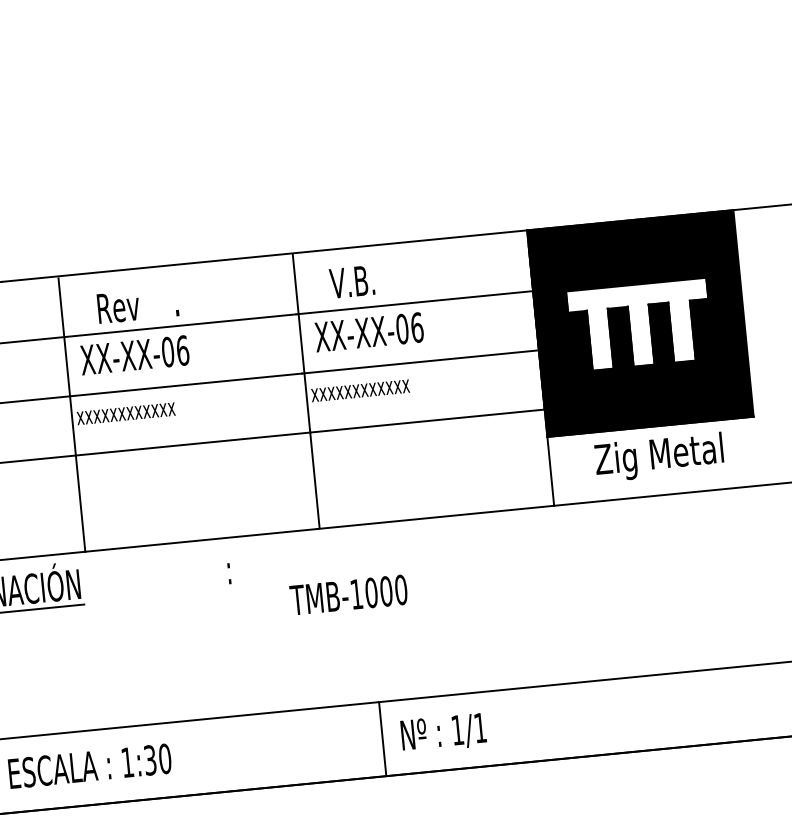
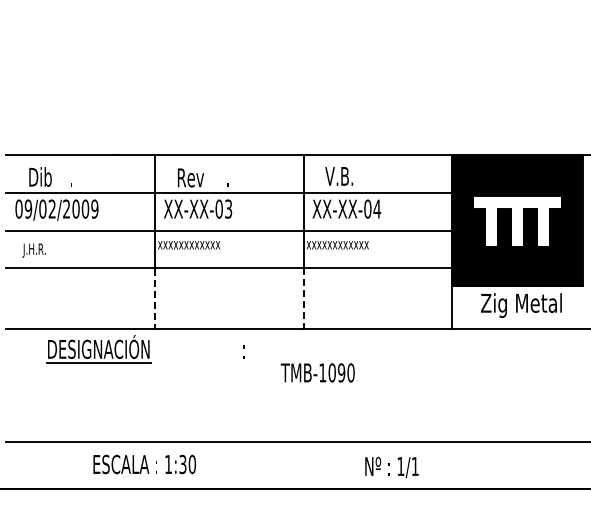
text: (417, 326) -> (377, 208), XX-XX-06 -> XX-XX-04
text: (182, 349) -> (228, 208), XX-XX-06 -> XX-XX-03
line: (314, 481) -> (303, 299), solid -> dashed
line: (79, 504) -> (154, 299), solid -> dashed
text: (386, 590) -> (341, 372), TMB-1000 -> TMB-1090
text: (443, 733) -> (391, 467), moved
line: (382, 737) -> (330, 464), removed

